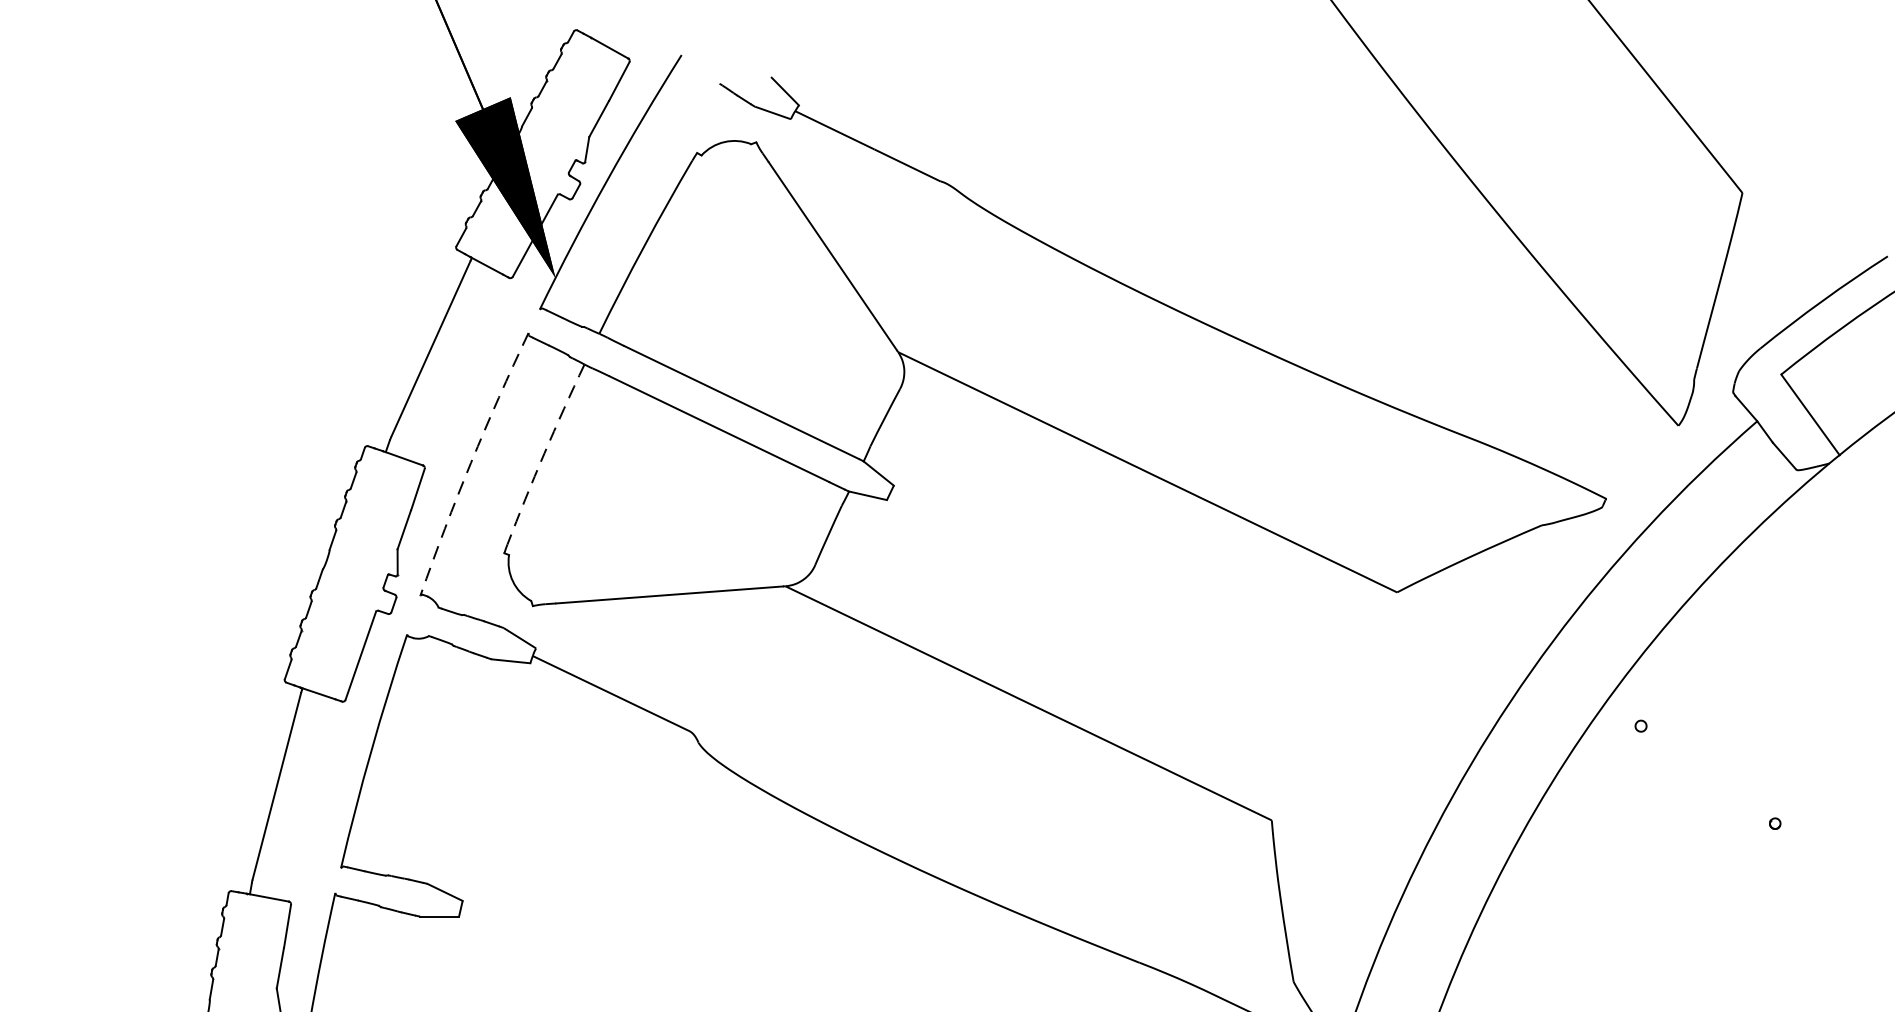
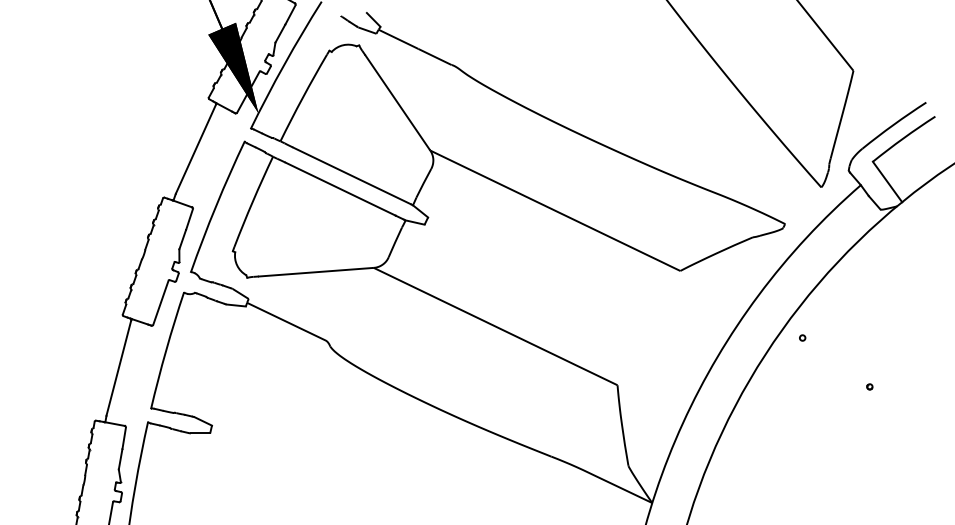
arc: (543, 453) -> (252, 201), dashed -> solid
arc: (471, 463) -> (216, 206), dashed -> solid

